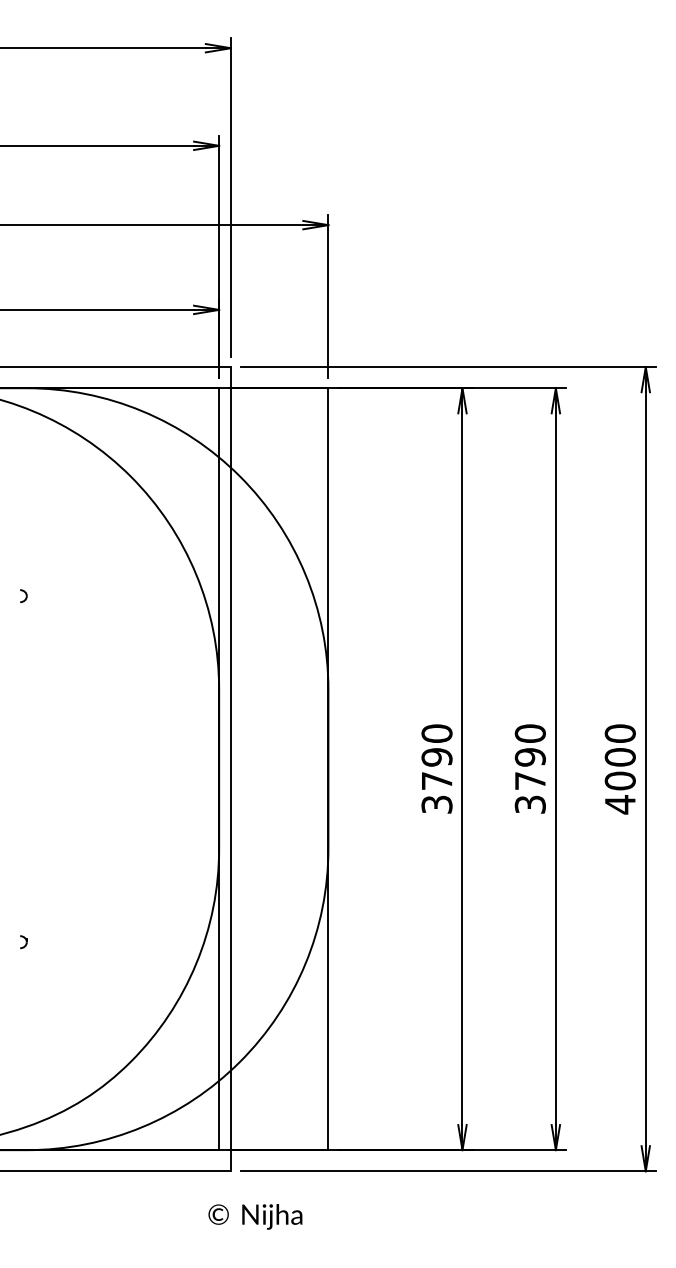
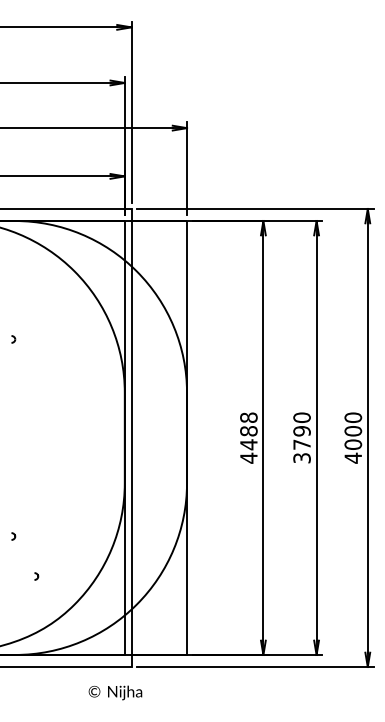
text: (436, 768) -> (248, 437), 3790 -> 4488
part: (64, 1012) -> (36, 576), added
text: (255, 1216) -> (115, 692), moved

